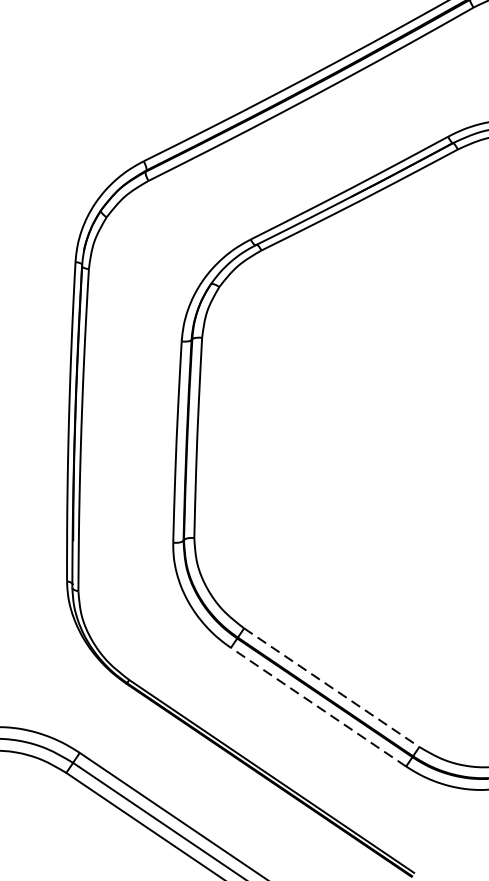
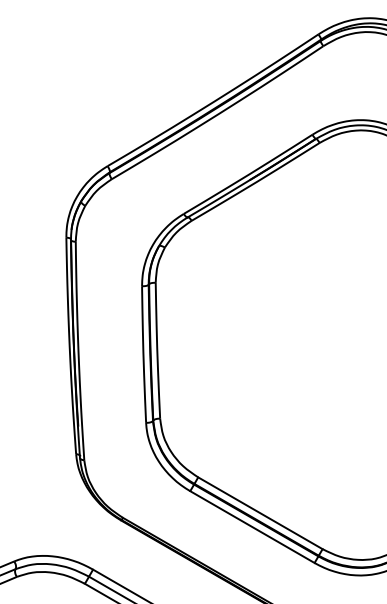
line: (331, 688) -> (260, 513), dashed -> solid
line: (318, 707) -> (252, 527), dashed -> solid

